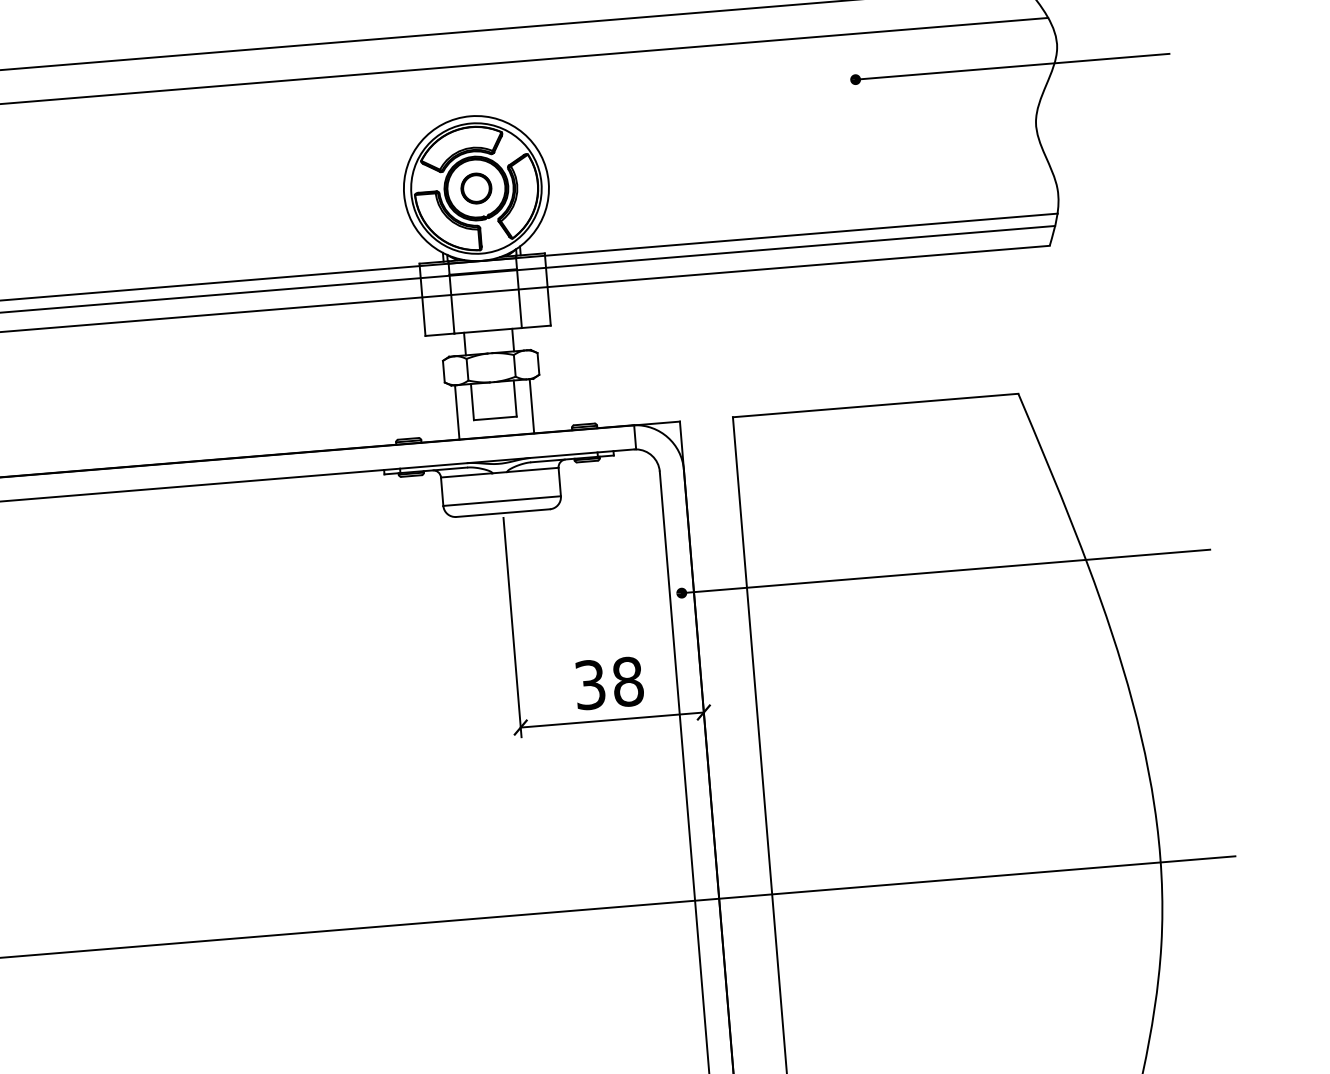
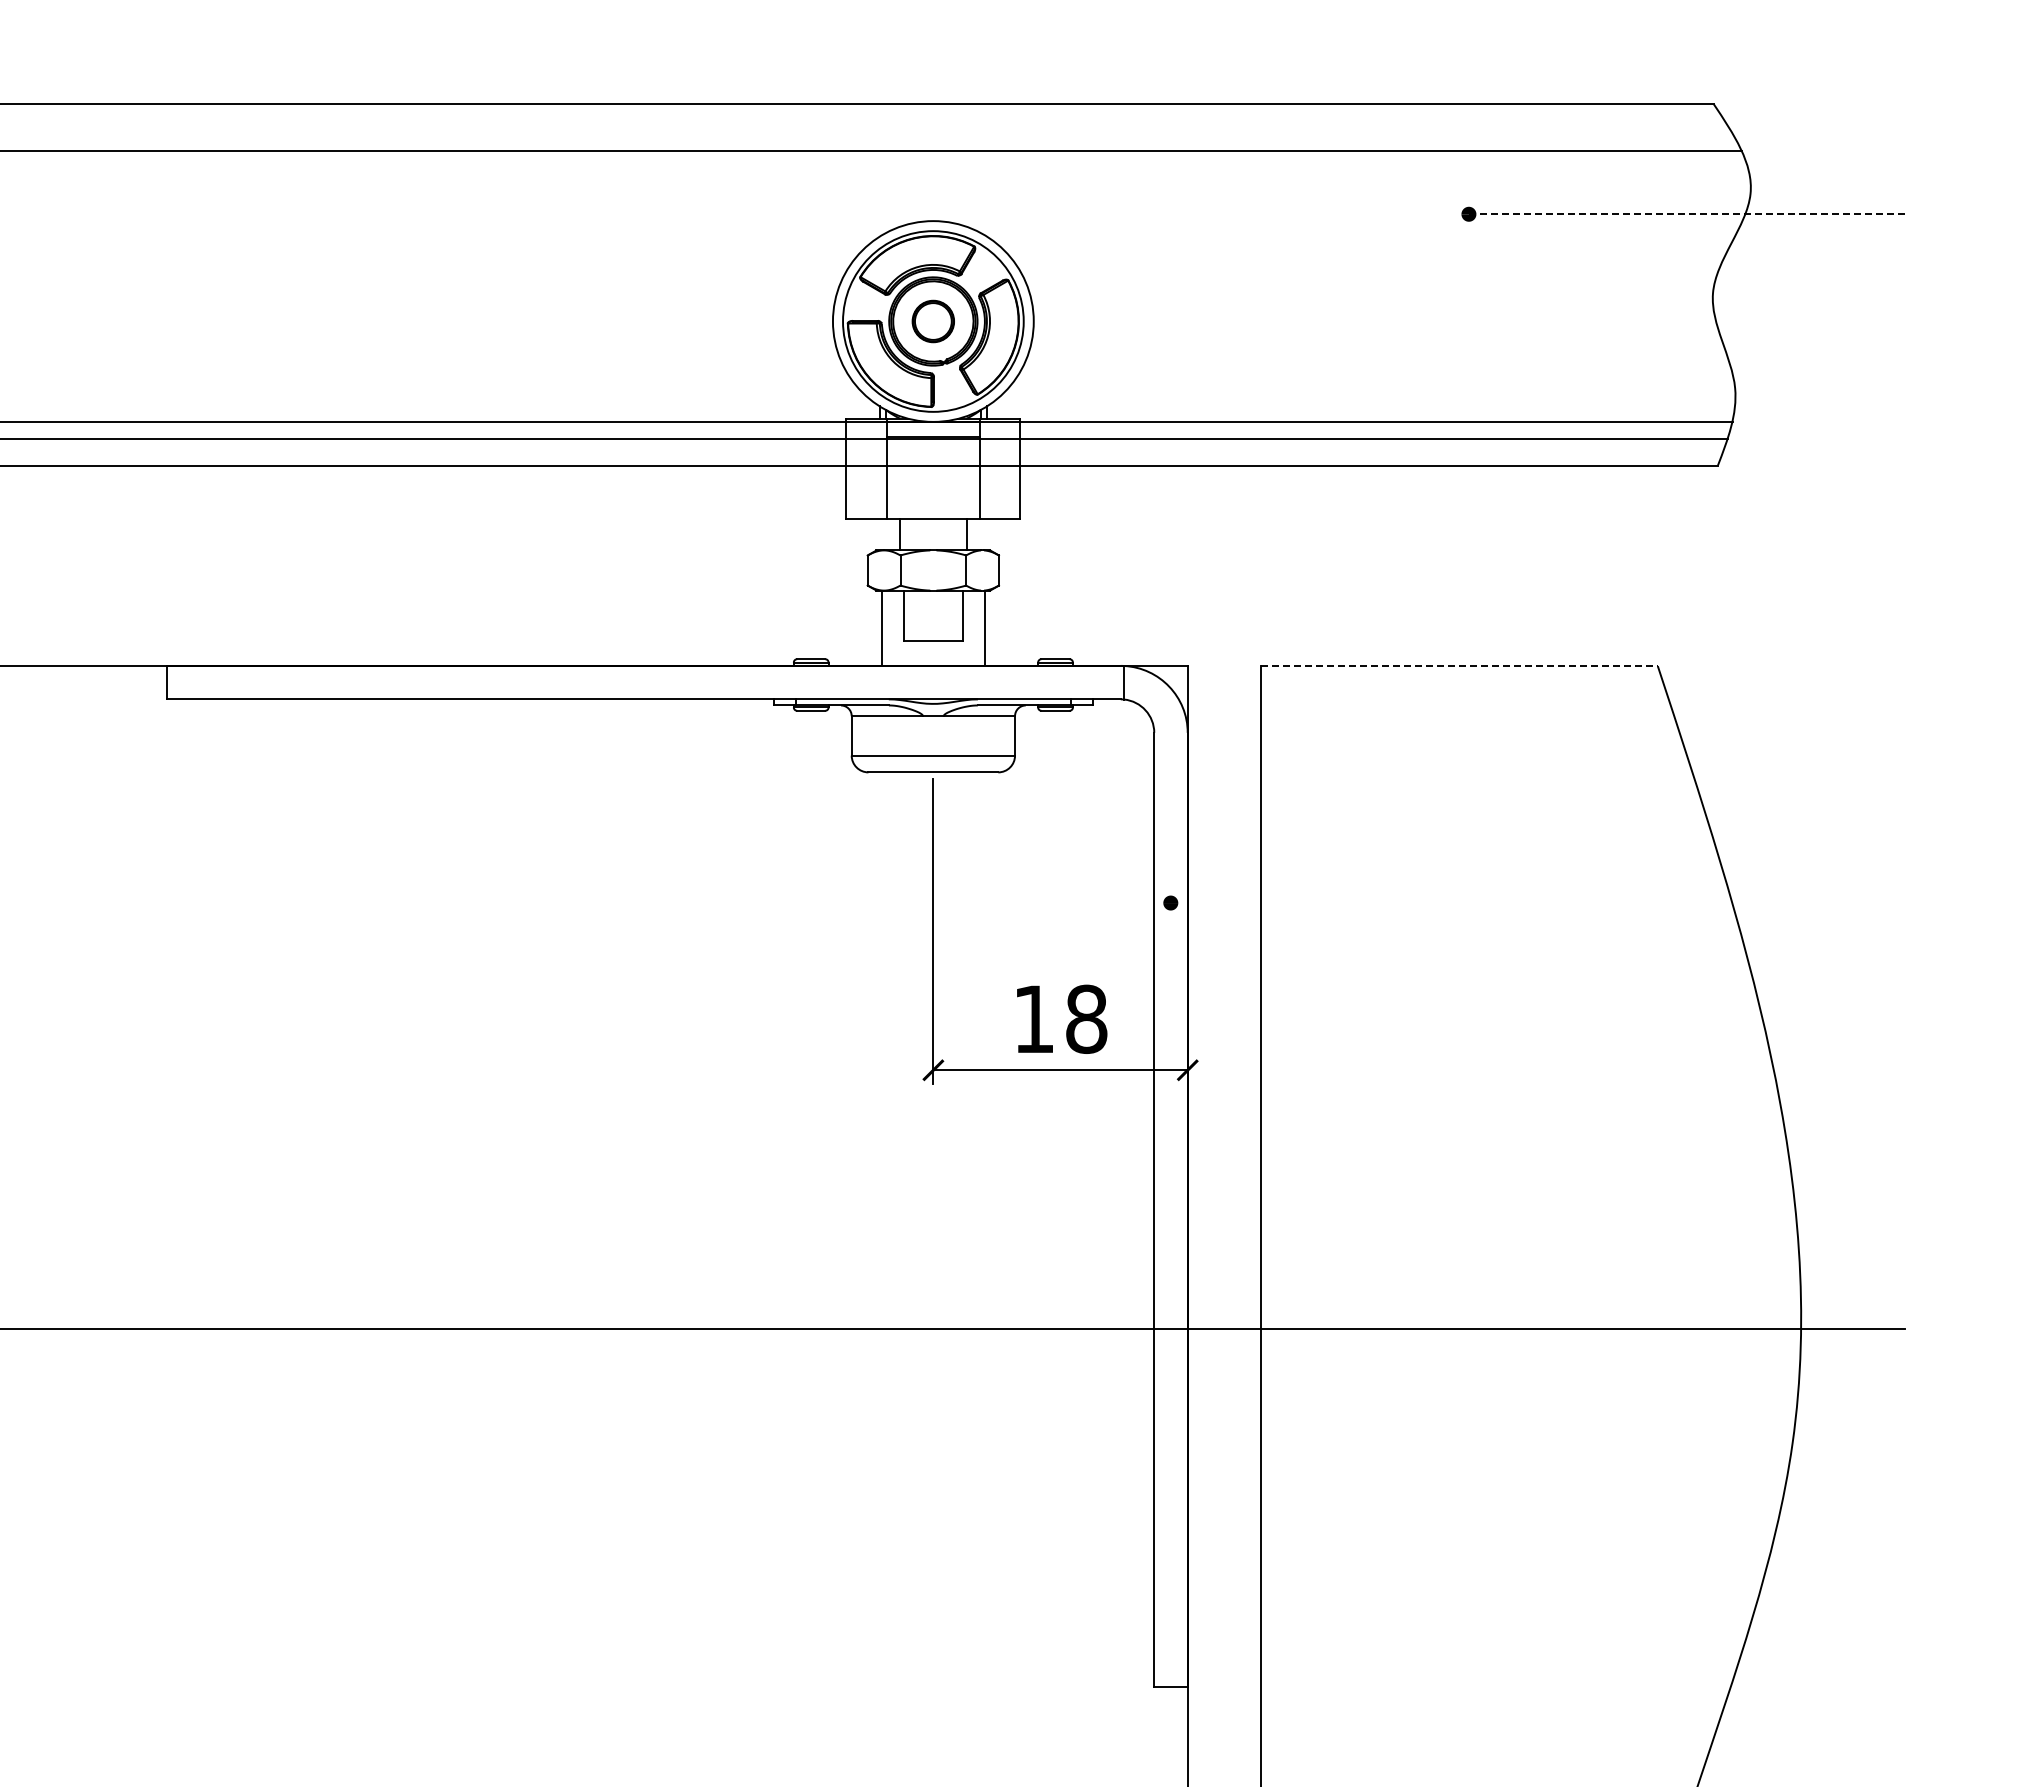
line: (1012, 66) -> (1686, 214), solid -> dashed
line: (876, 405) -> (1460, 666), solid -> dashed
line: (945, 571) -> (1537, 903), removed
text: (589, 684) -> (1033, 1018), 38 -> 18

